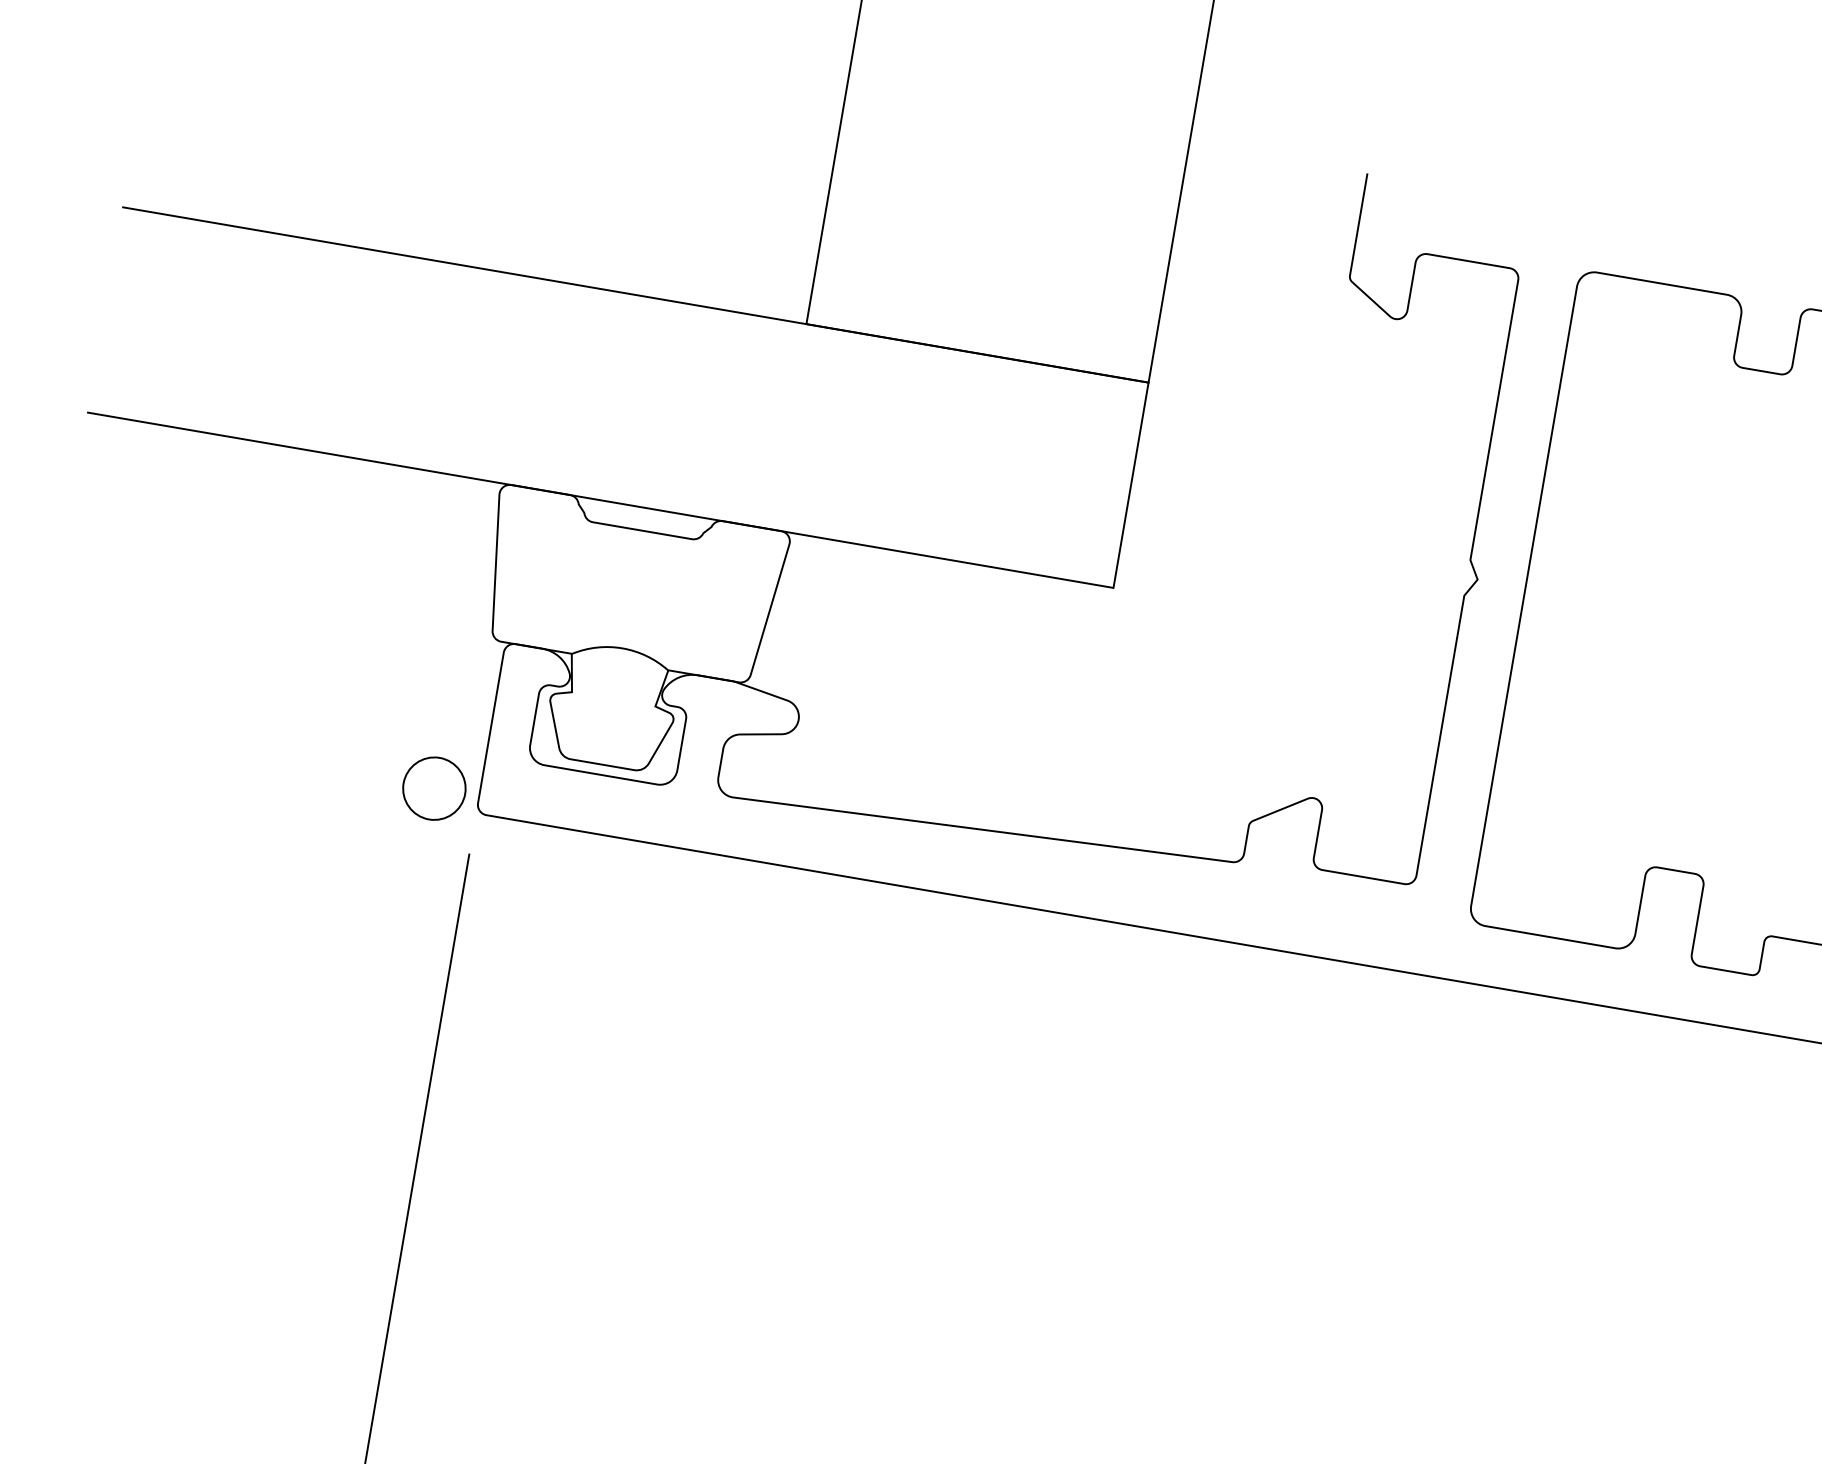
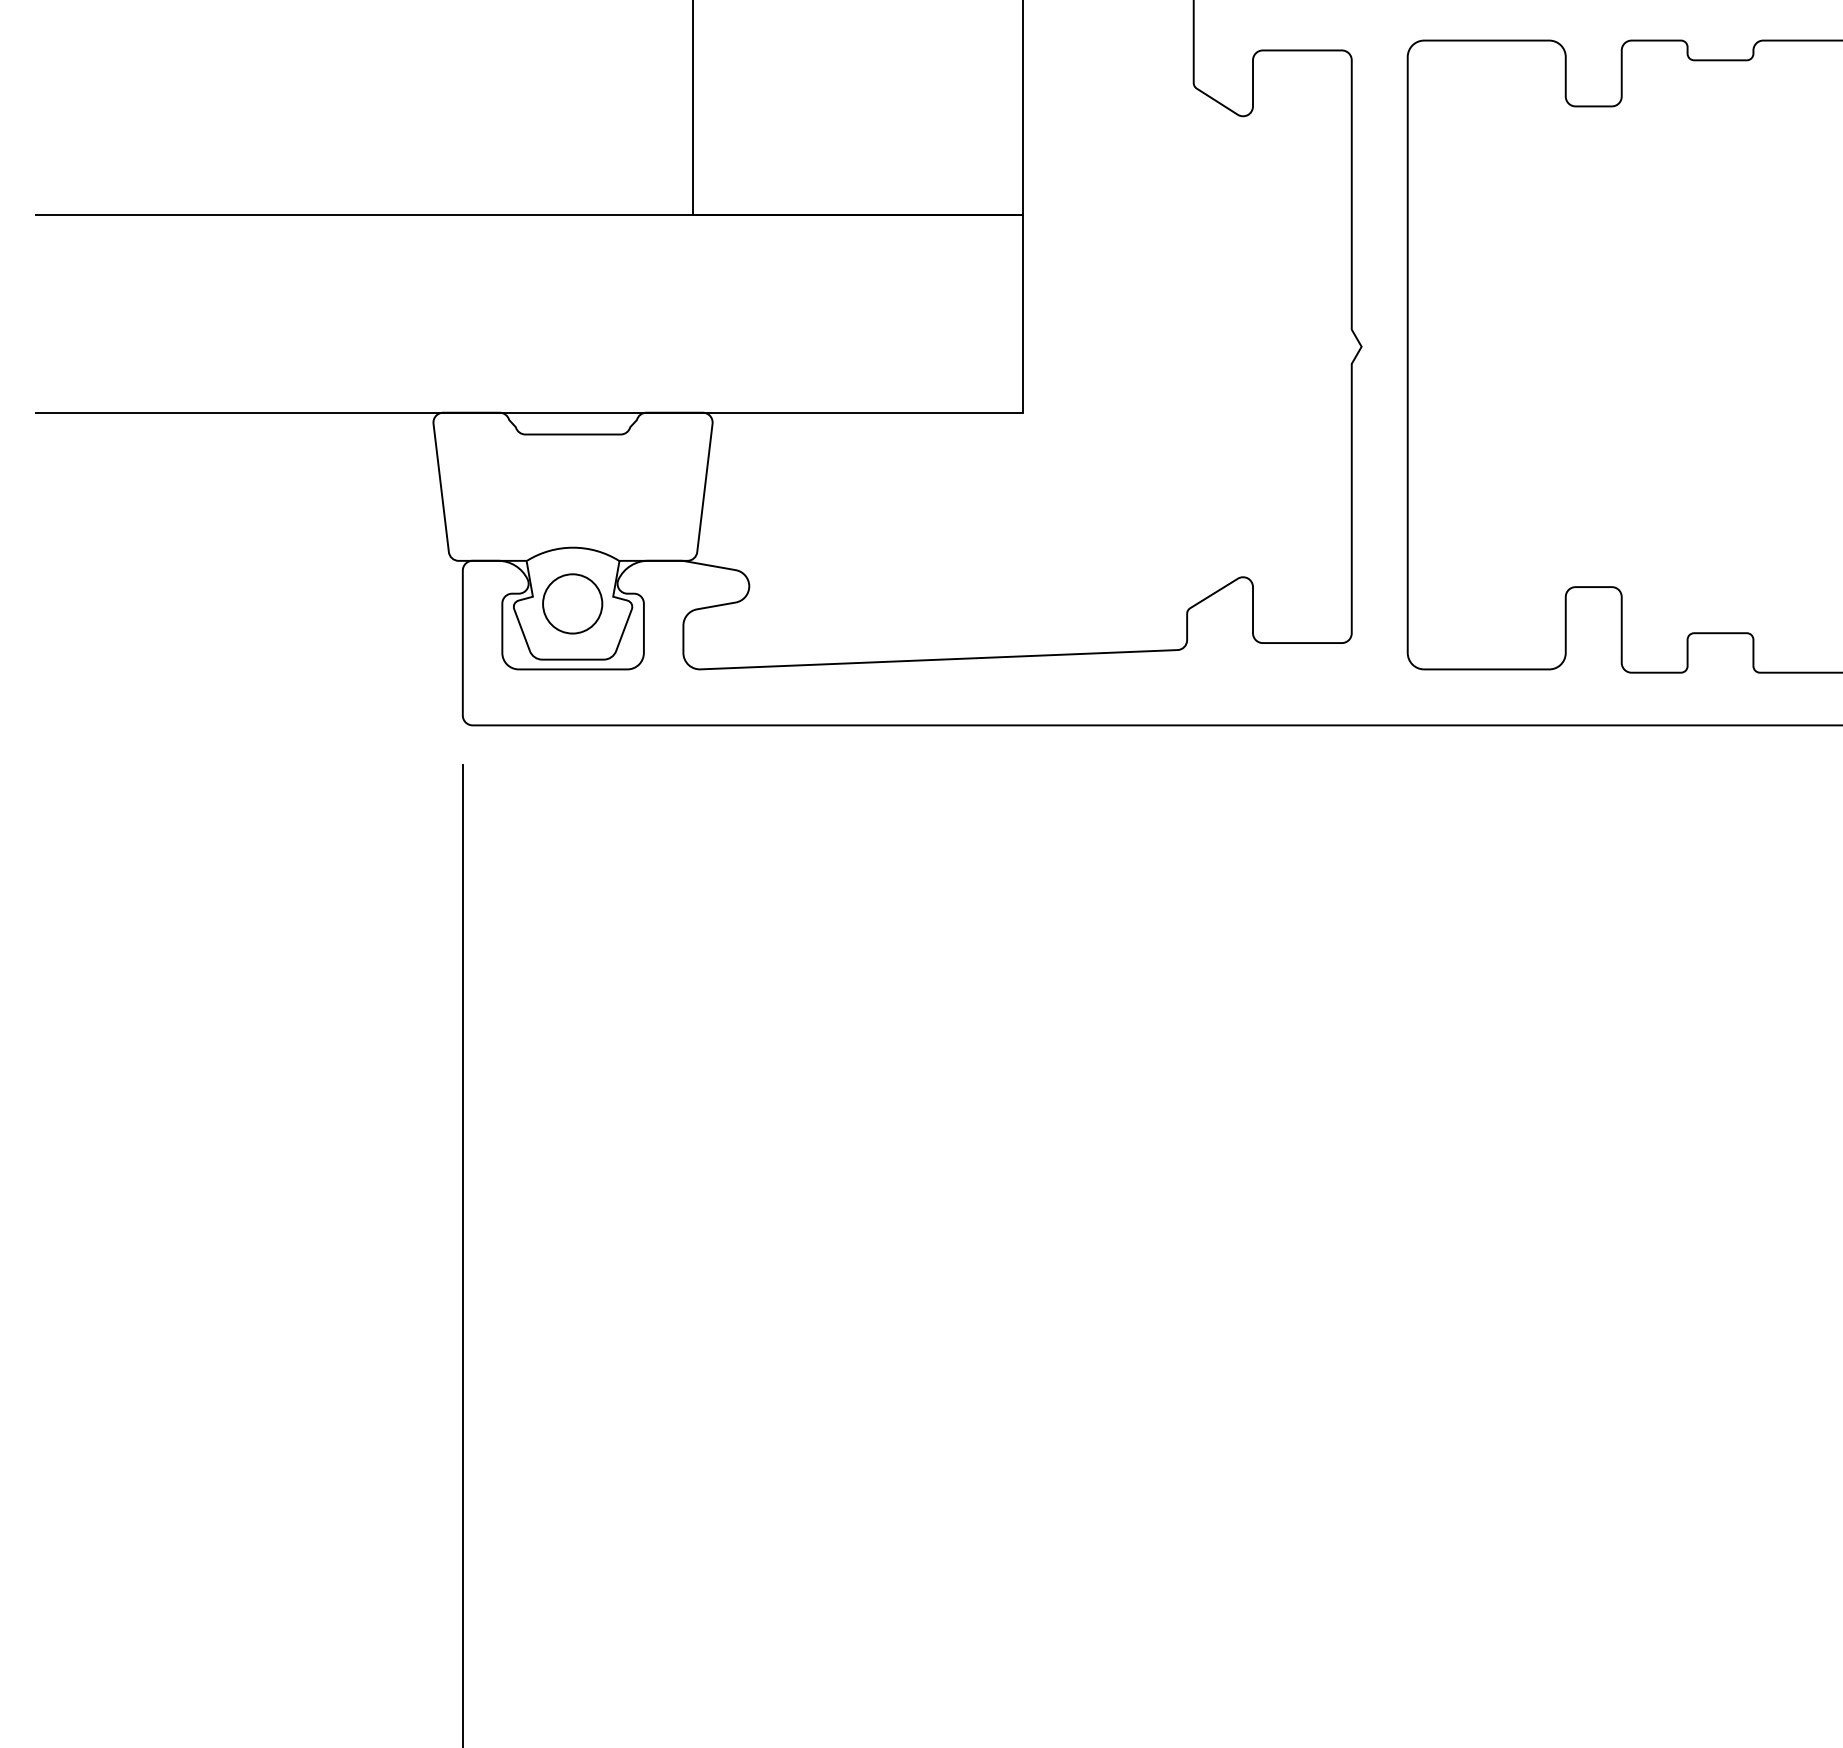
circle: (434, 788) -> (572, 603), moved

